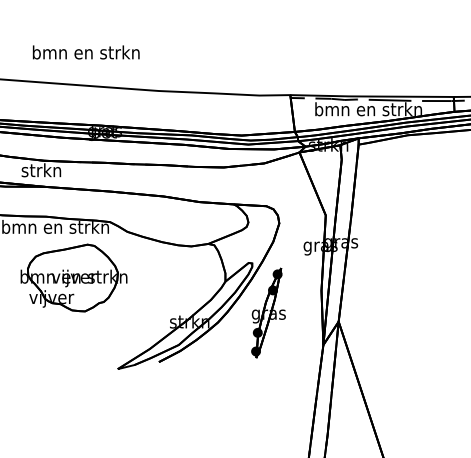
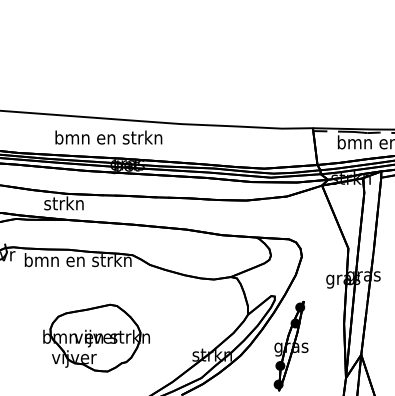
text: (85, 52) -> (108, 137), moved
part: (73, 277) -> (96, 337), moved

